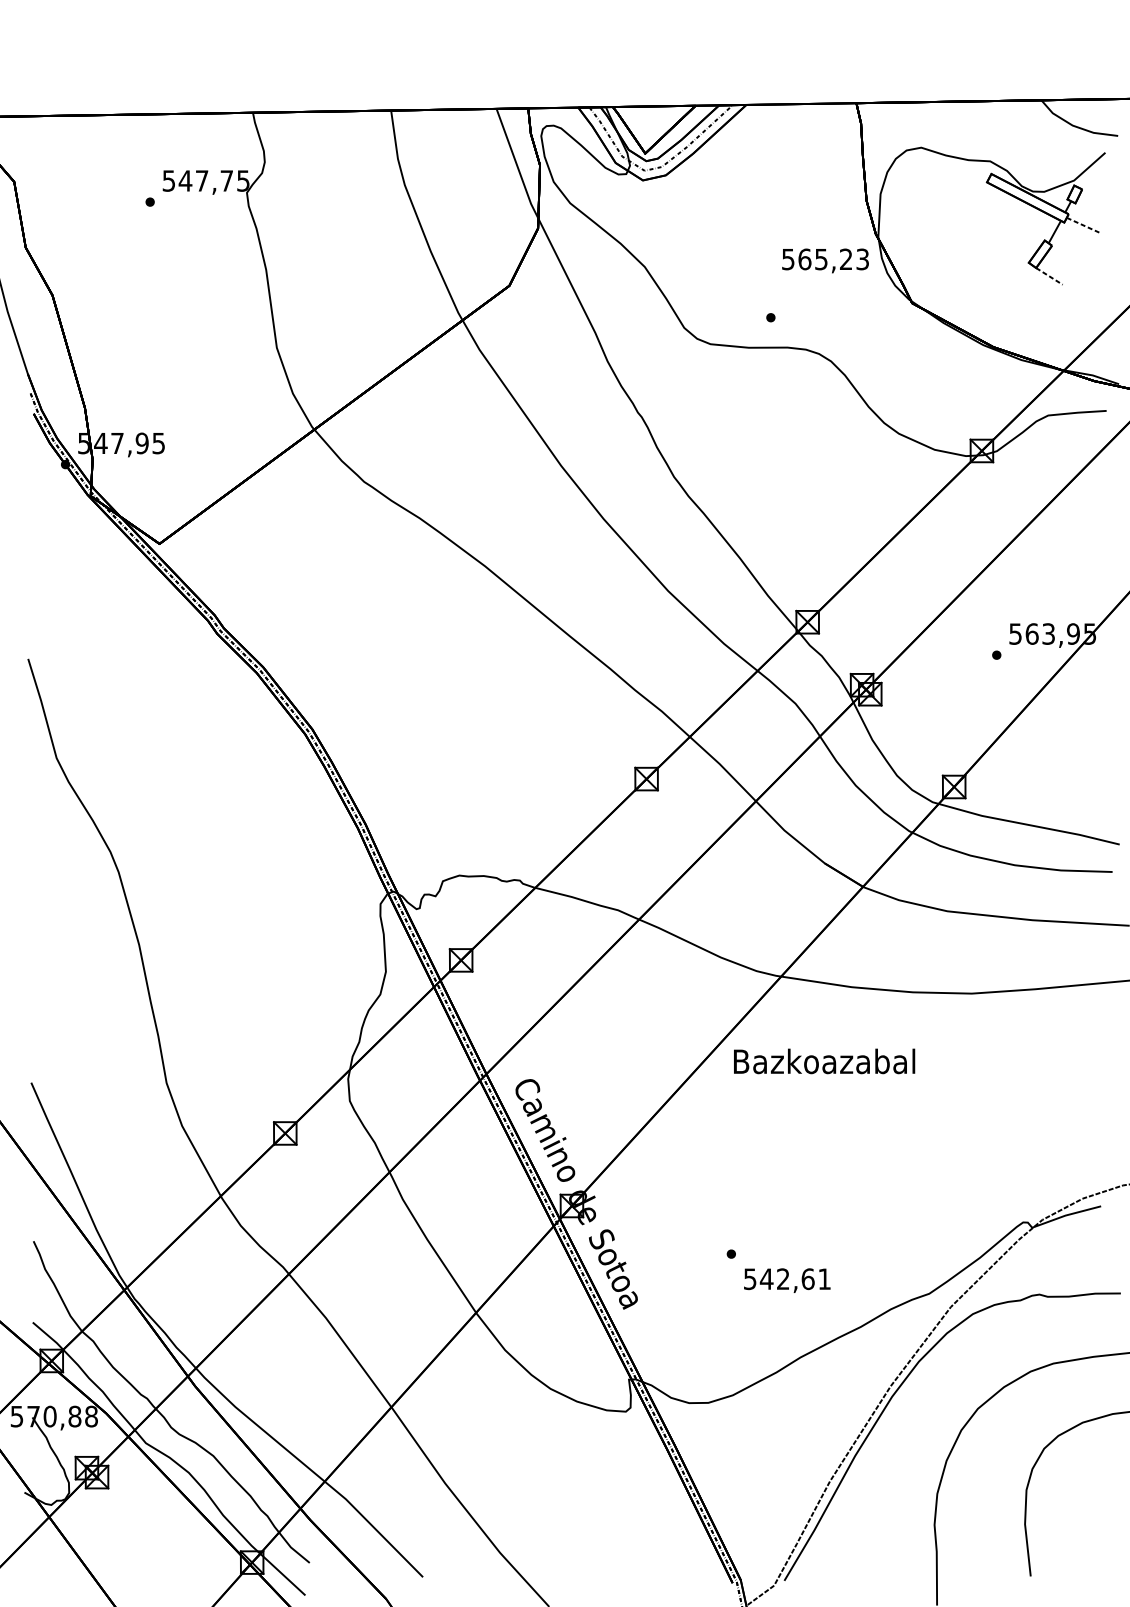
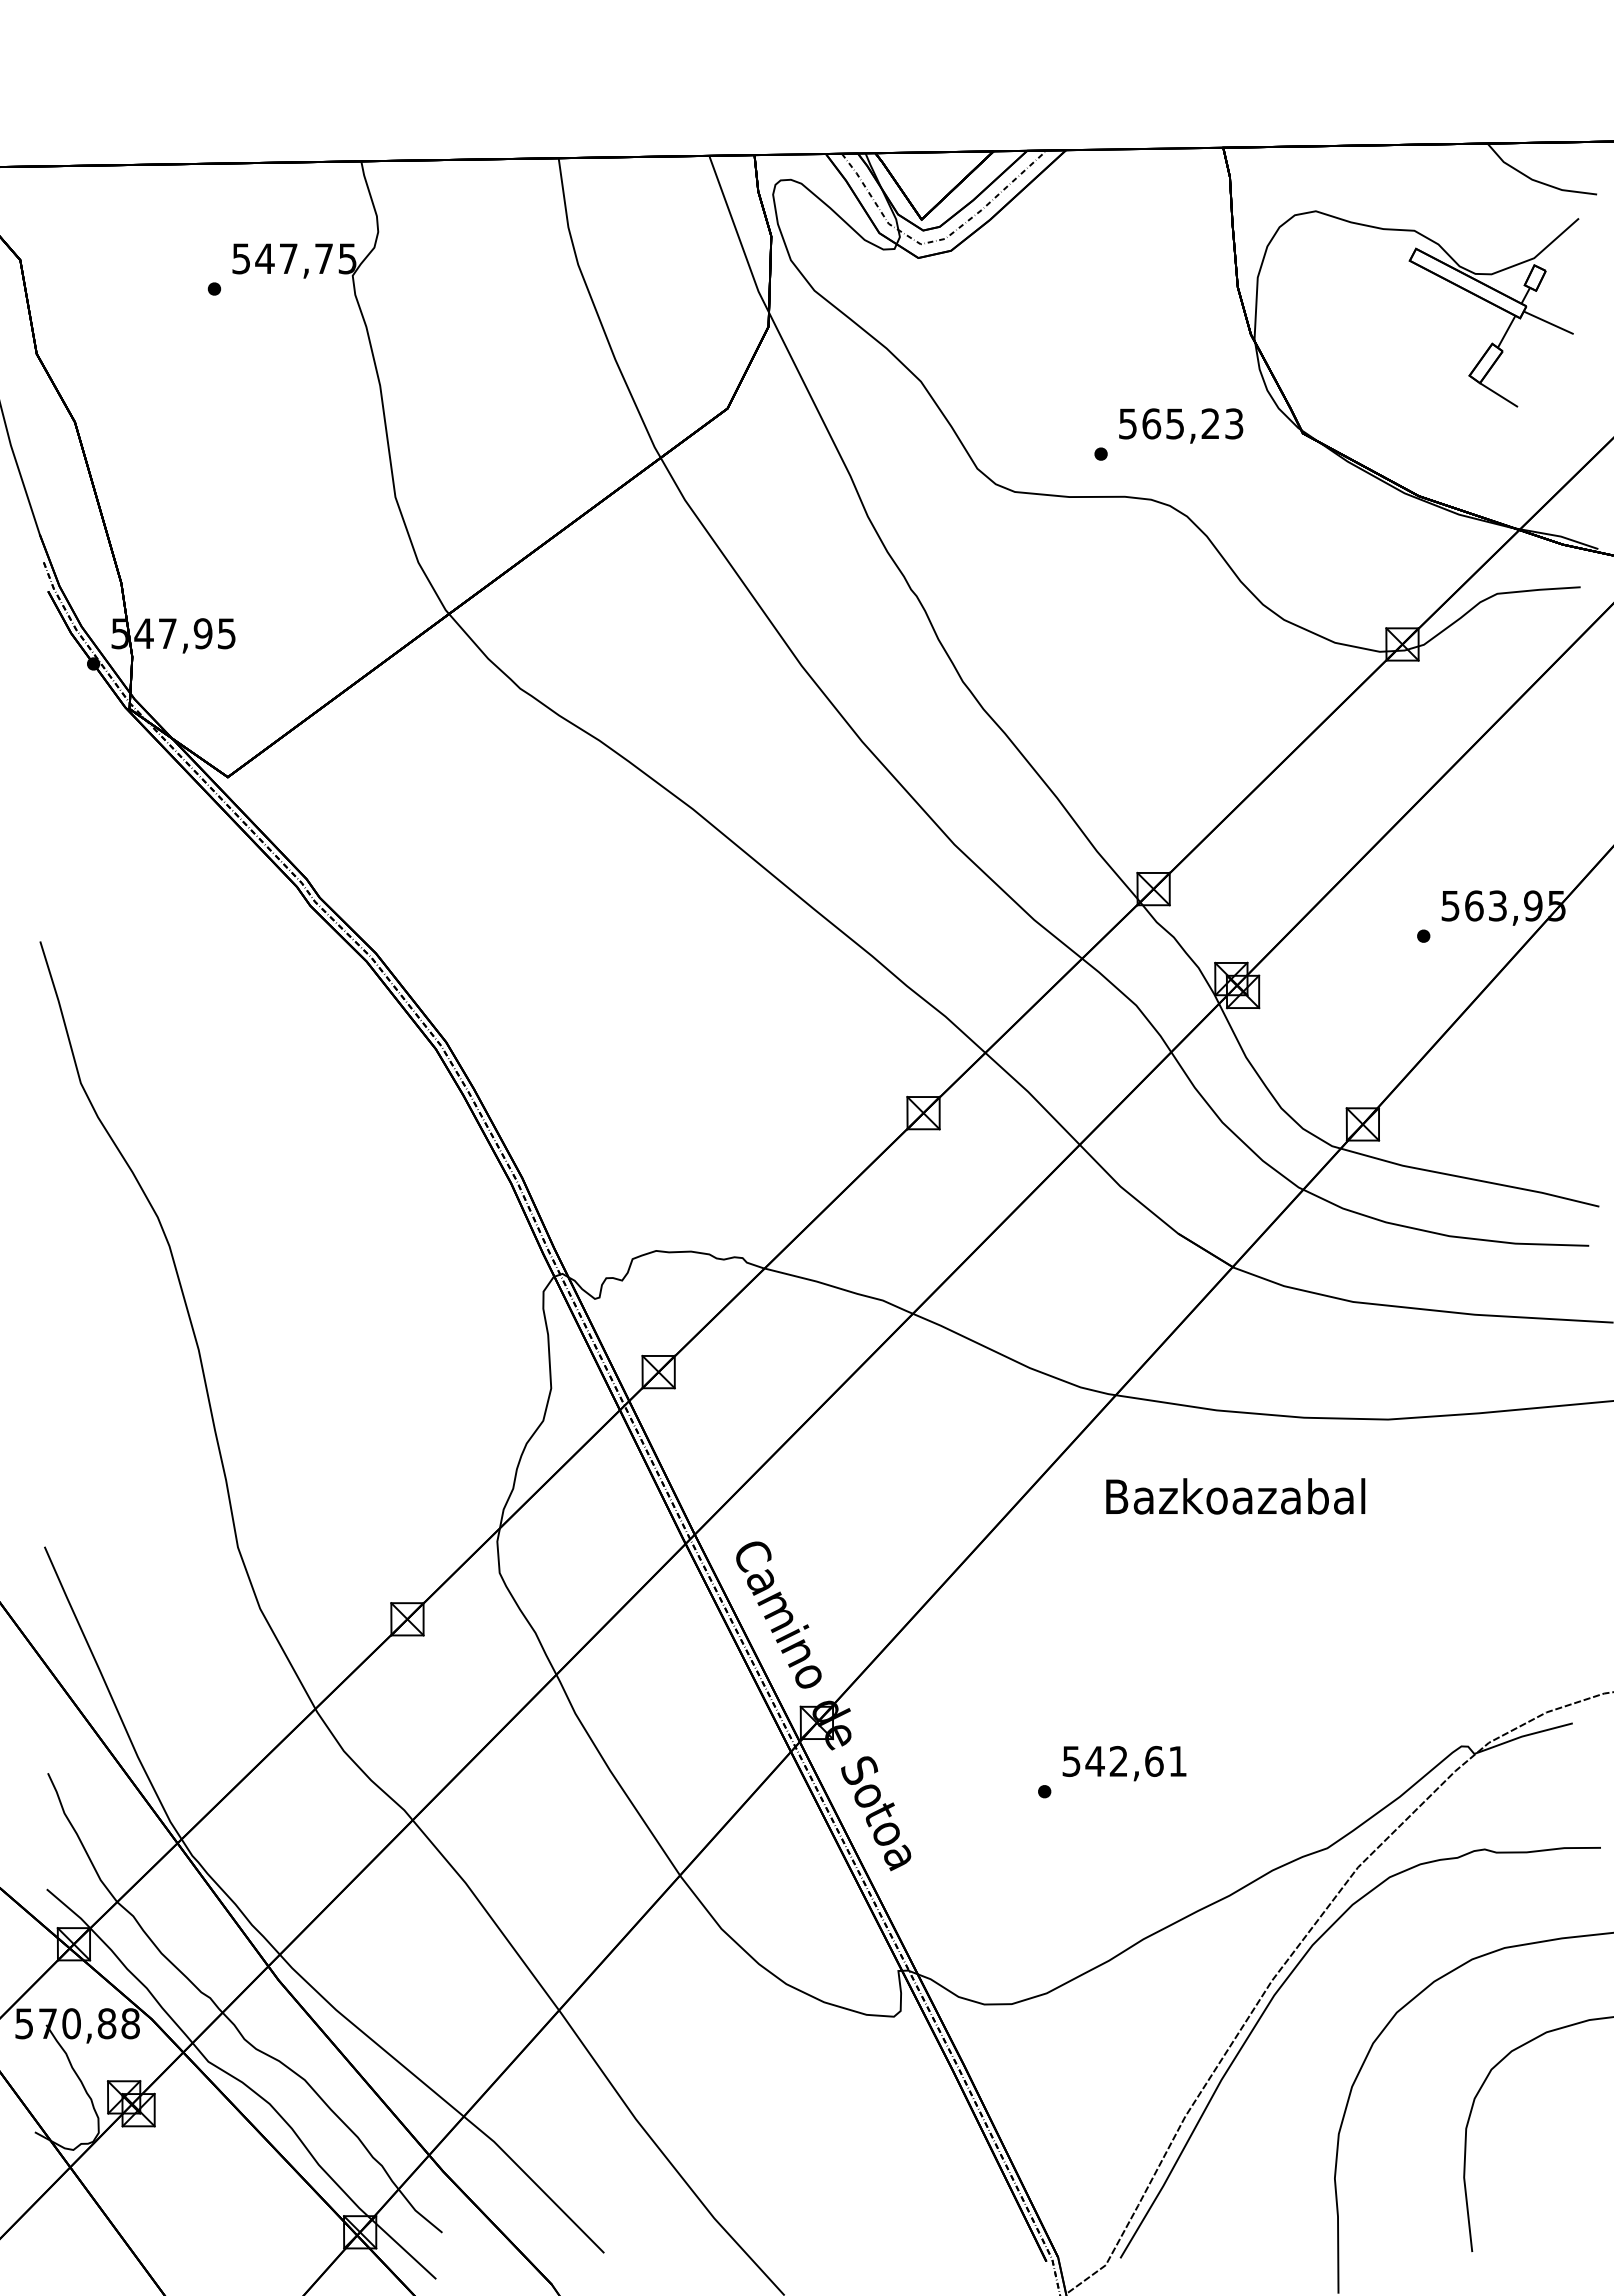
line: (1084, 226) -> (1549, 323), dashed -> solid
text: (825, 260) -> (1181, 425), moved
line: (1049, 276) -> (1499, 395), dashed -> solid
text: (824, 1061) -> (1235, 1496), moved
text: (787, 1280) -> (1124, 1763), moved

